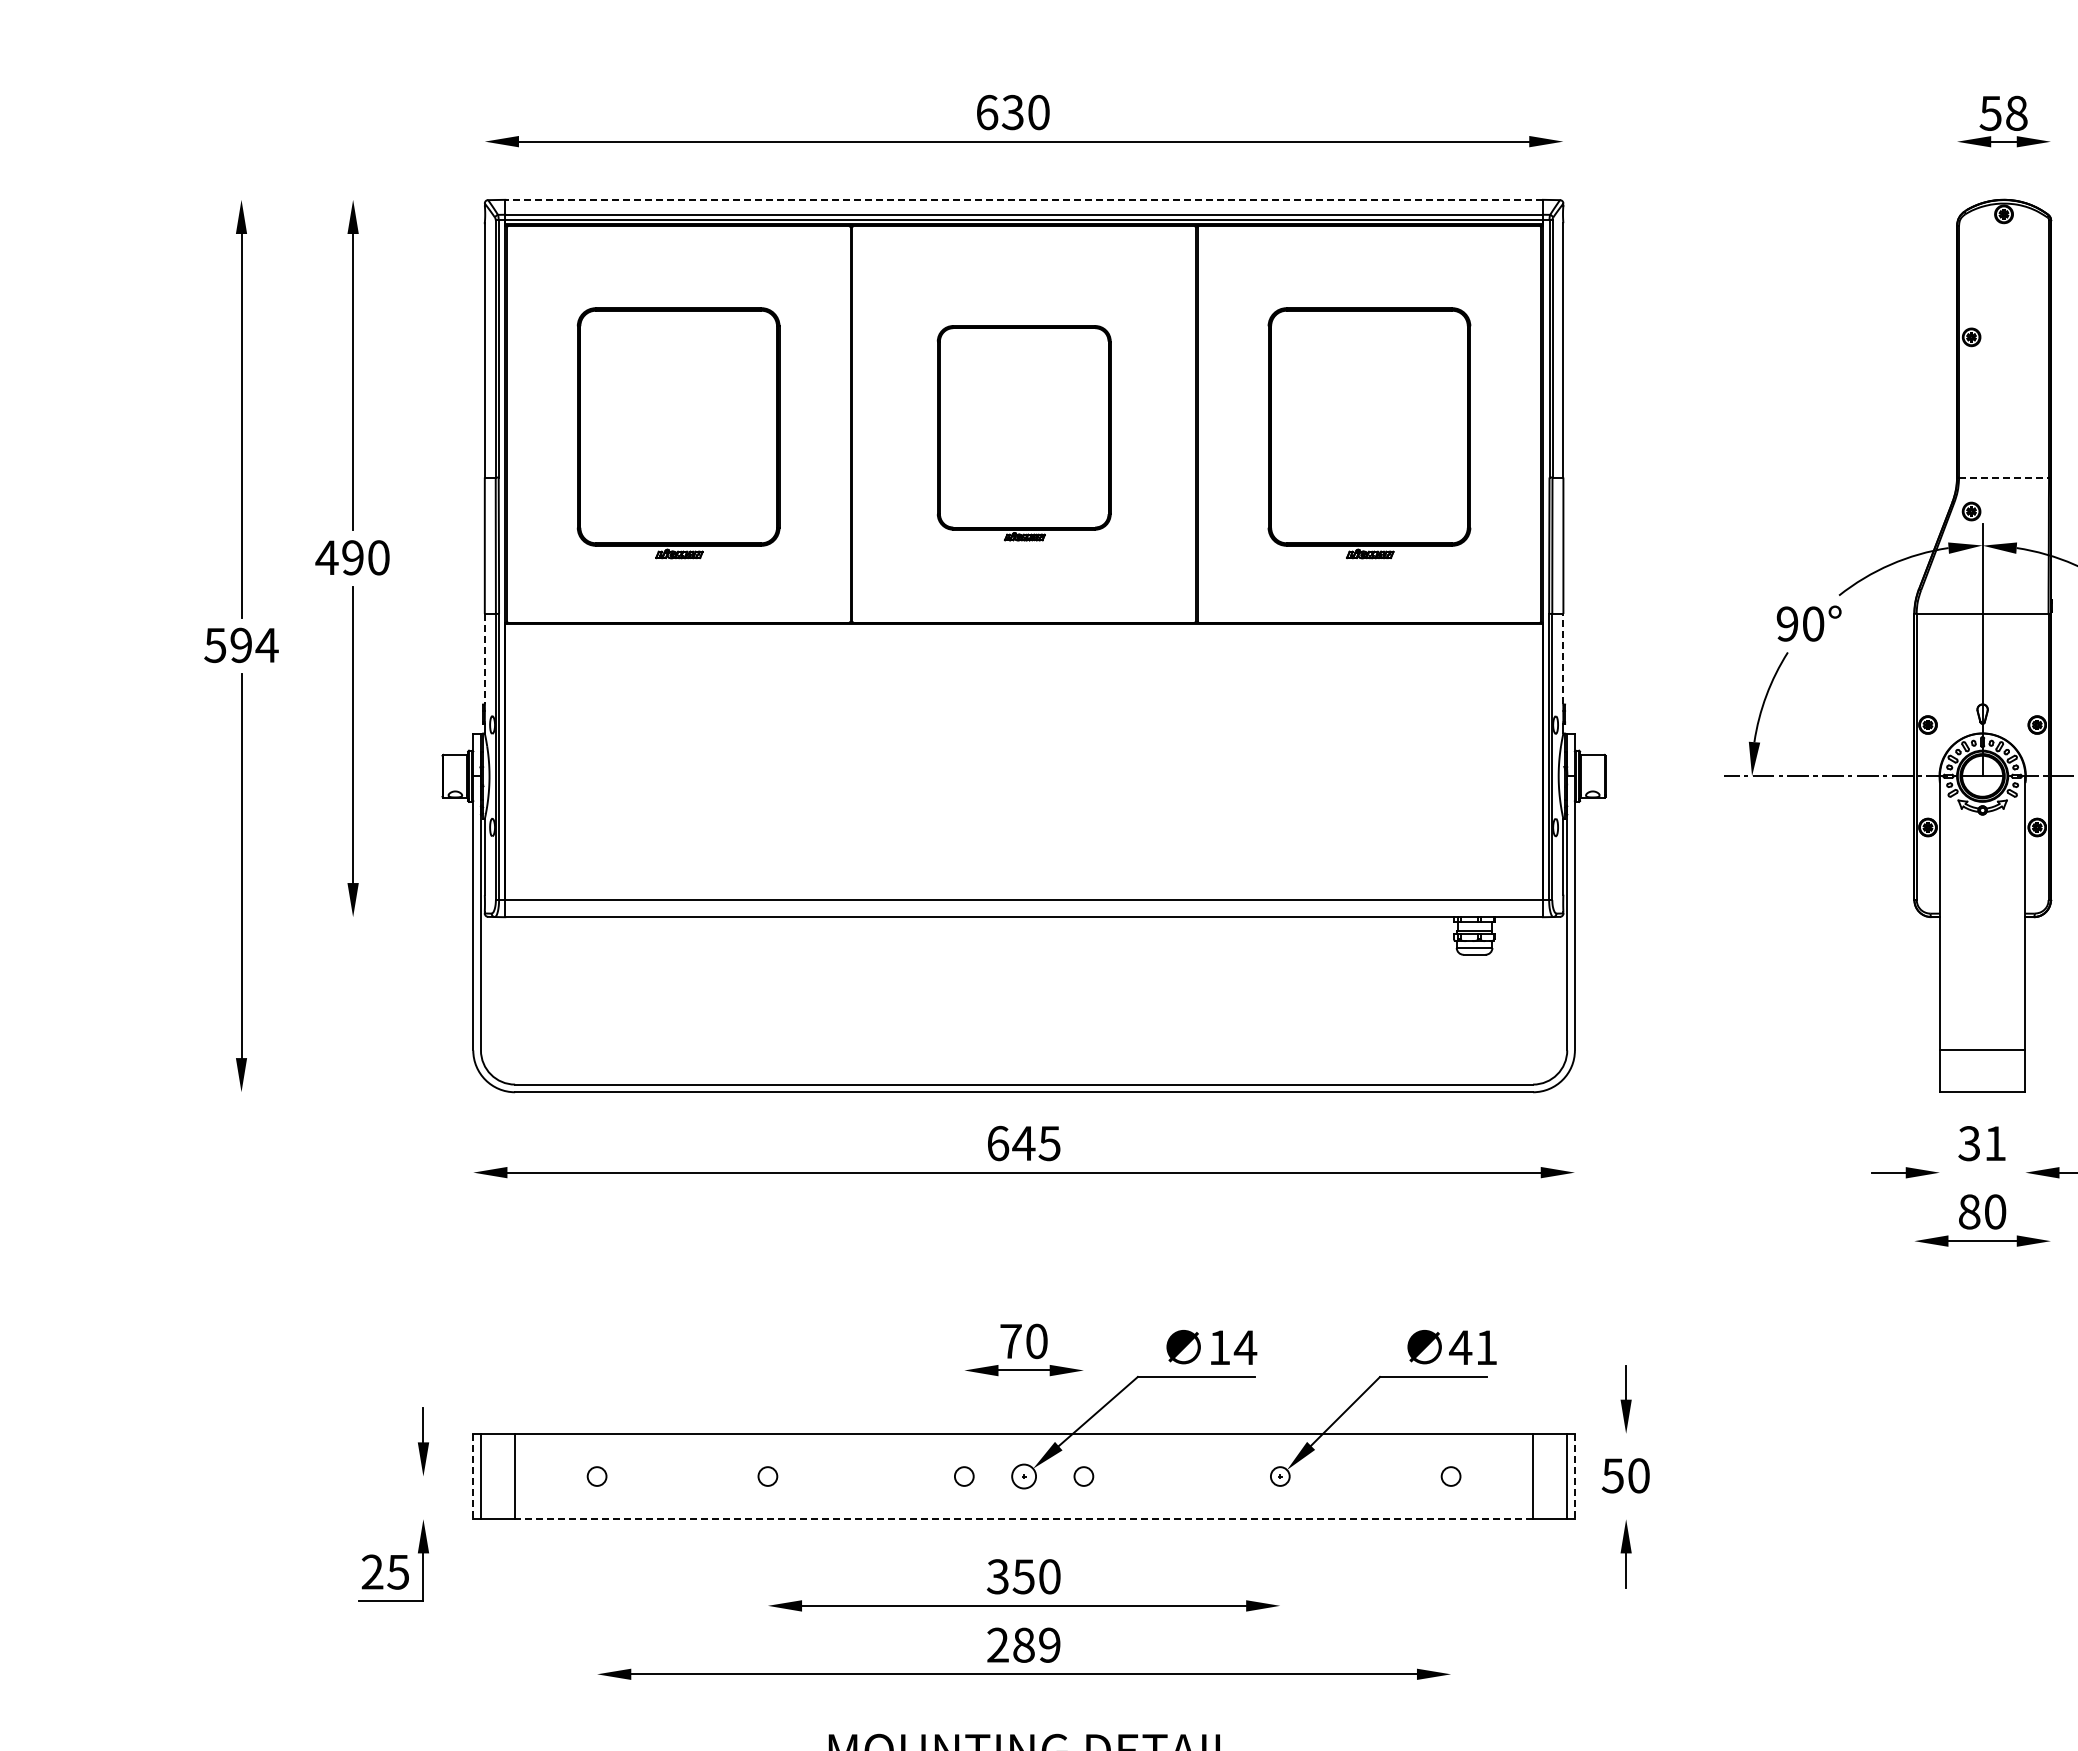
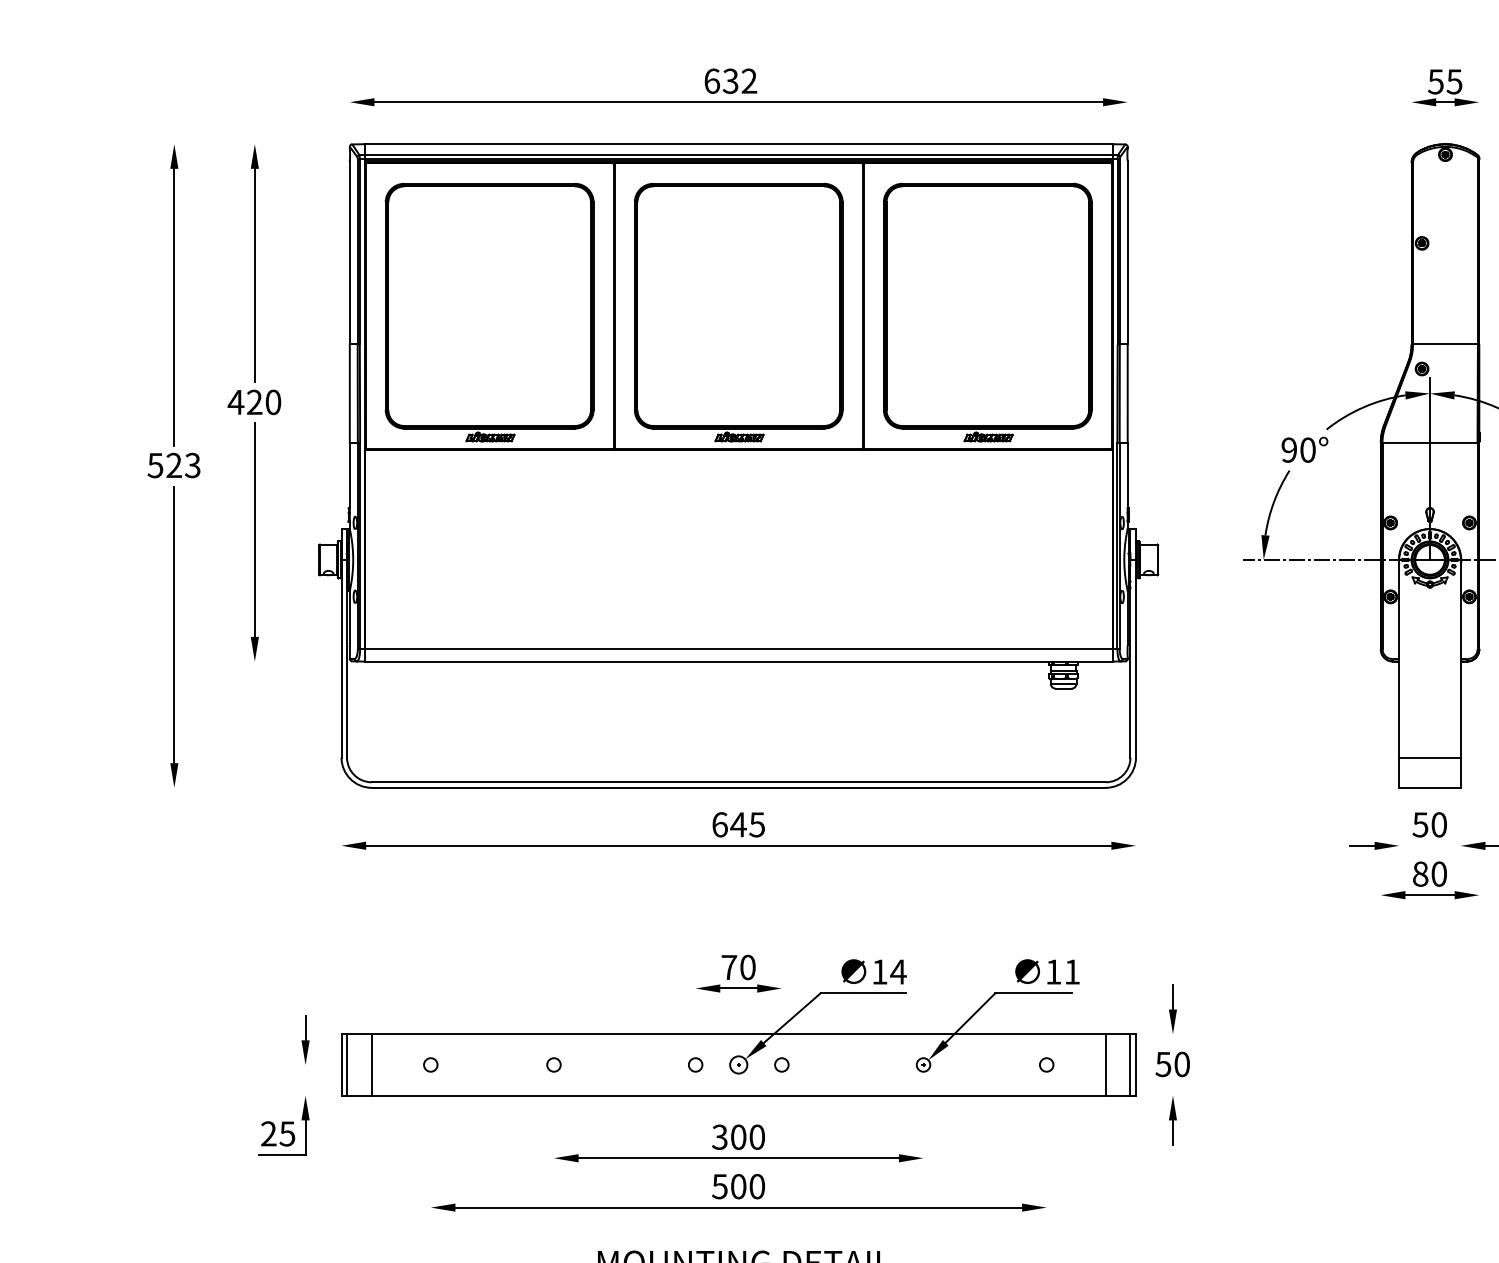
text: (1038, 112) -> (749, 81), 630 -> 632
text: (2016, 112) -> (1454, 81), 58 -> 55
line: (1024, 199) -> (739, 143), dashed -> solid
part: (678, 432) -> (489, 312), size x1.43
part: (1024, 432) -> (739, 312), size x1.67
part: (1369, 432) -> (987, 312), size x1.43
line: (2004, 477) -> (1445, 344), dashed -> solid
text: (352, 557) -> (254, 402), 490 -> 420
text: (254, 645) -> (183, 465), 594 -> 523
line: (1563, 658) -> (1127, 474), dashed -> solid
line: (484, 659) -> (349, 475), dashed -> solid
text: (1982, 1143) -> (1429, 824), 31 -> 50
text: (1460, 1347) -> (1053, 971), 41 -> 11
line: (473, 1476) -> (341, 1064), dashed -> solid
line: (1574, 1476) -> (1135, 1064), dashed -> solid
line: (1024, 1519) -> (739, 1095), dashed -> solid
text: (1023, 1576) -> (738, 1137), 350 -> 300
text: (1023, 1644) -> (738, 1186), 289 -> 500

